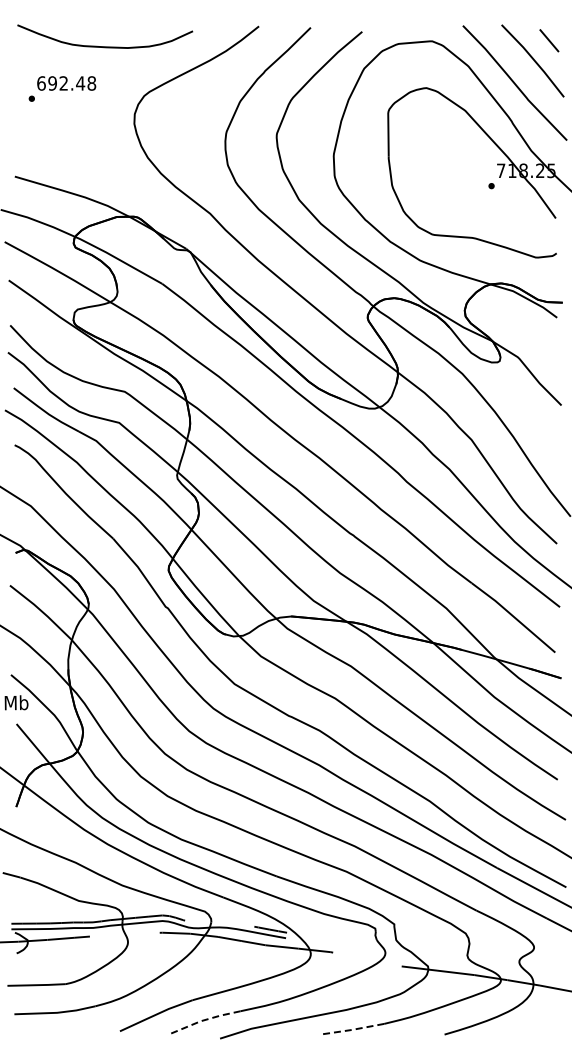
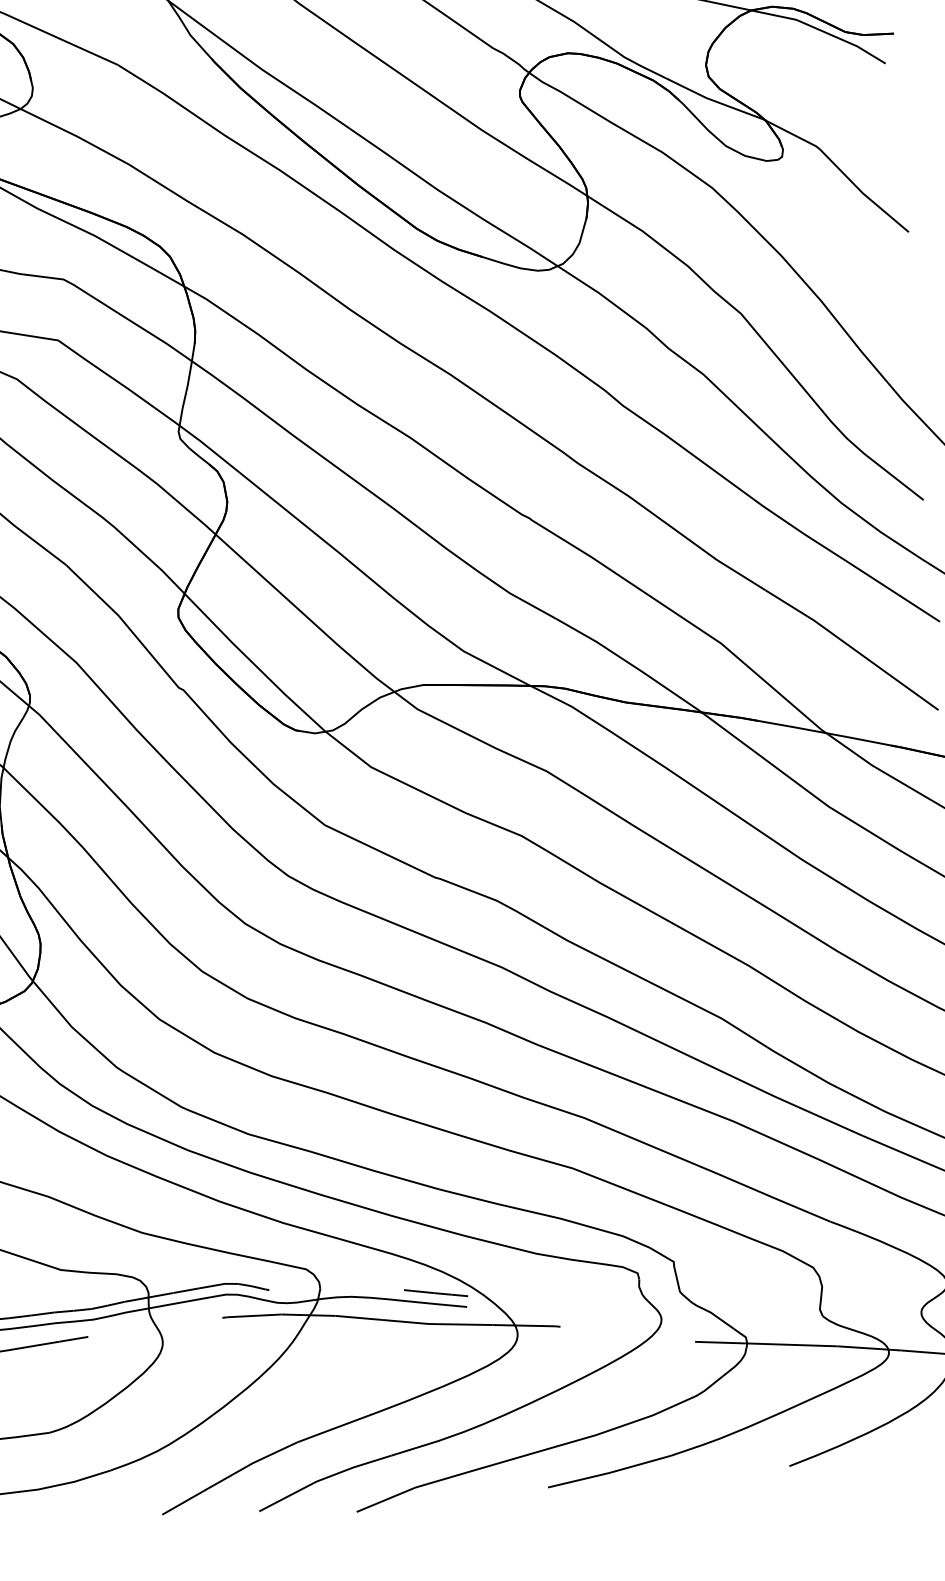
line: (204, 1020) -> (323, 1479), dashed -> solid
line: (351, 1029) -> (608, 1472), dashed -> solid

